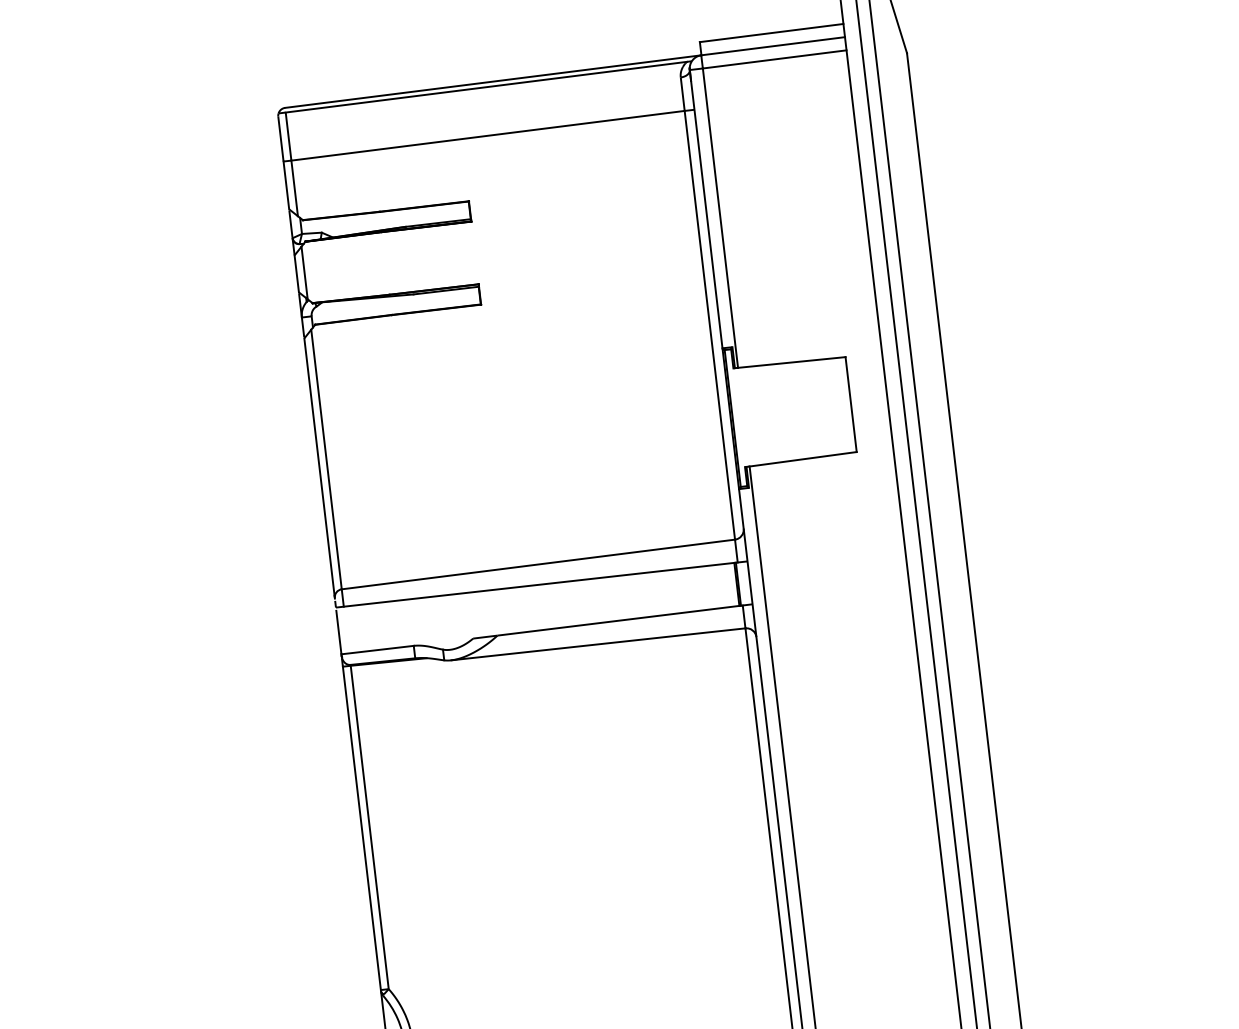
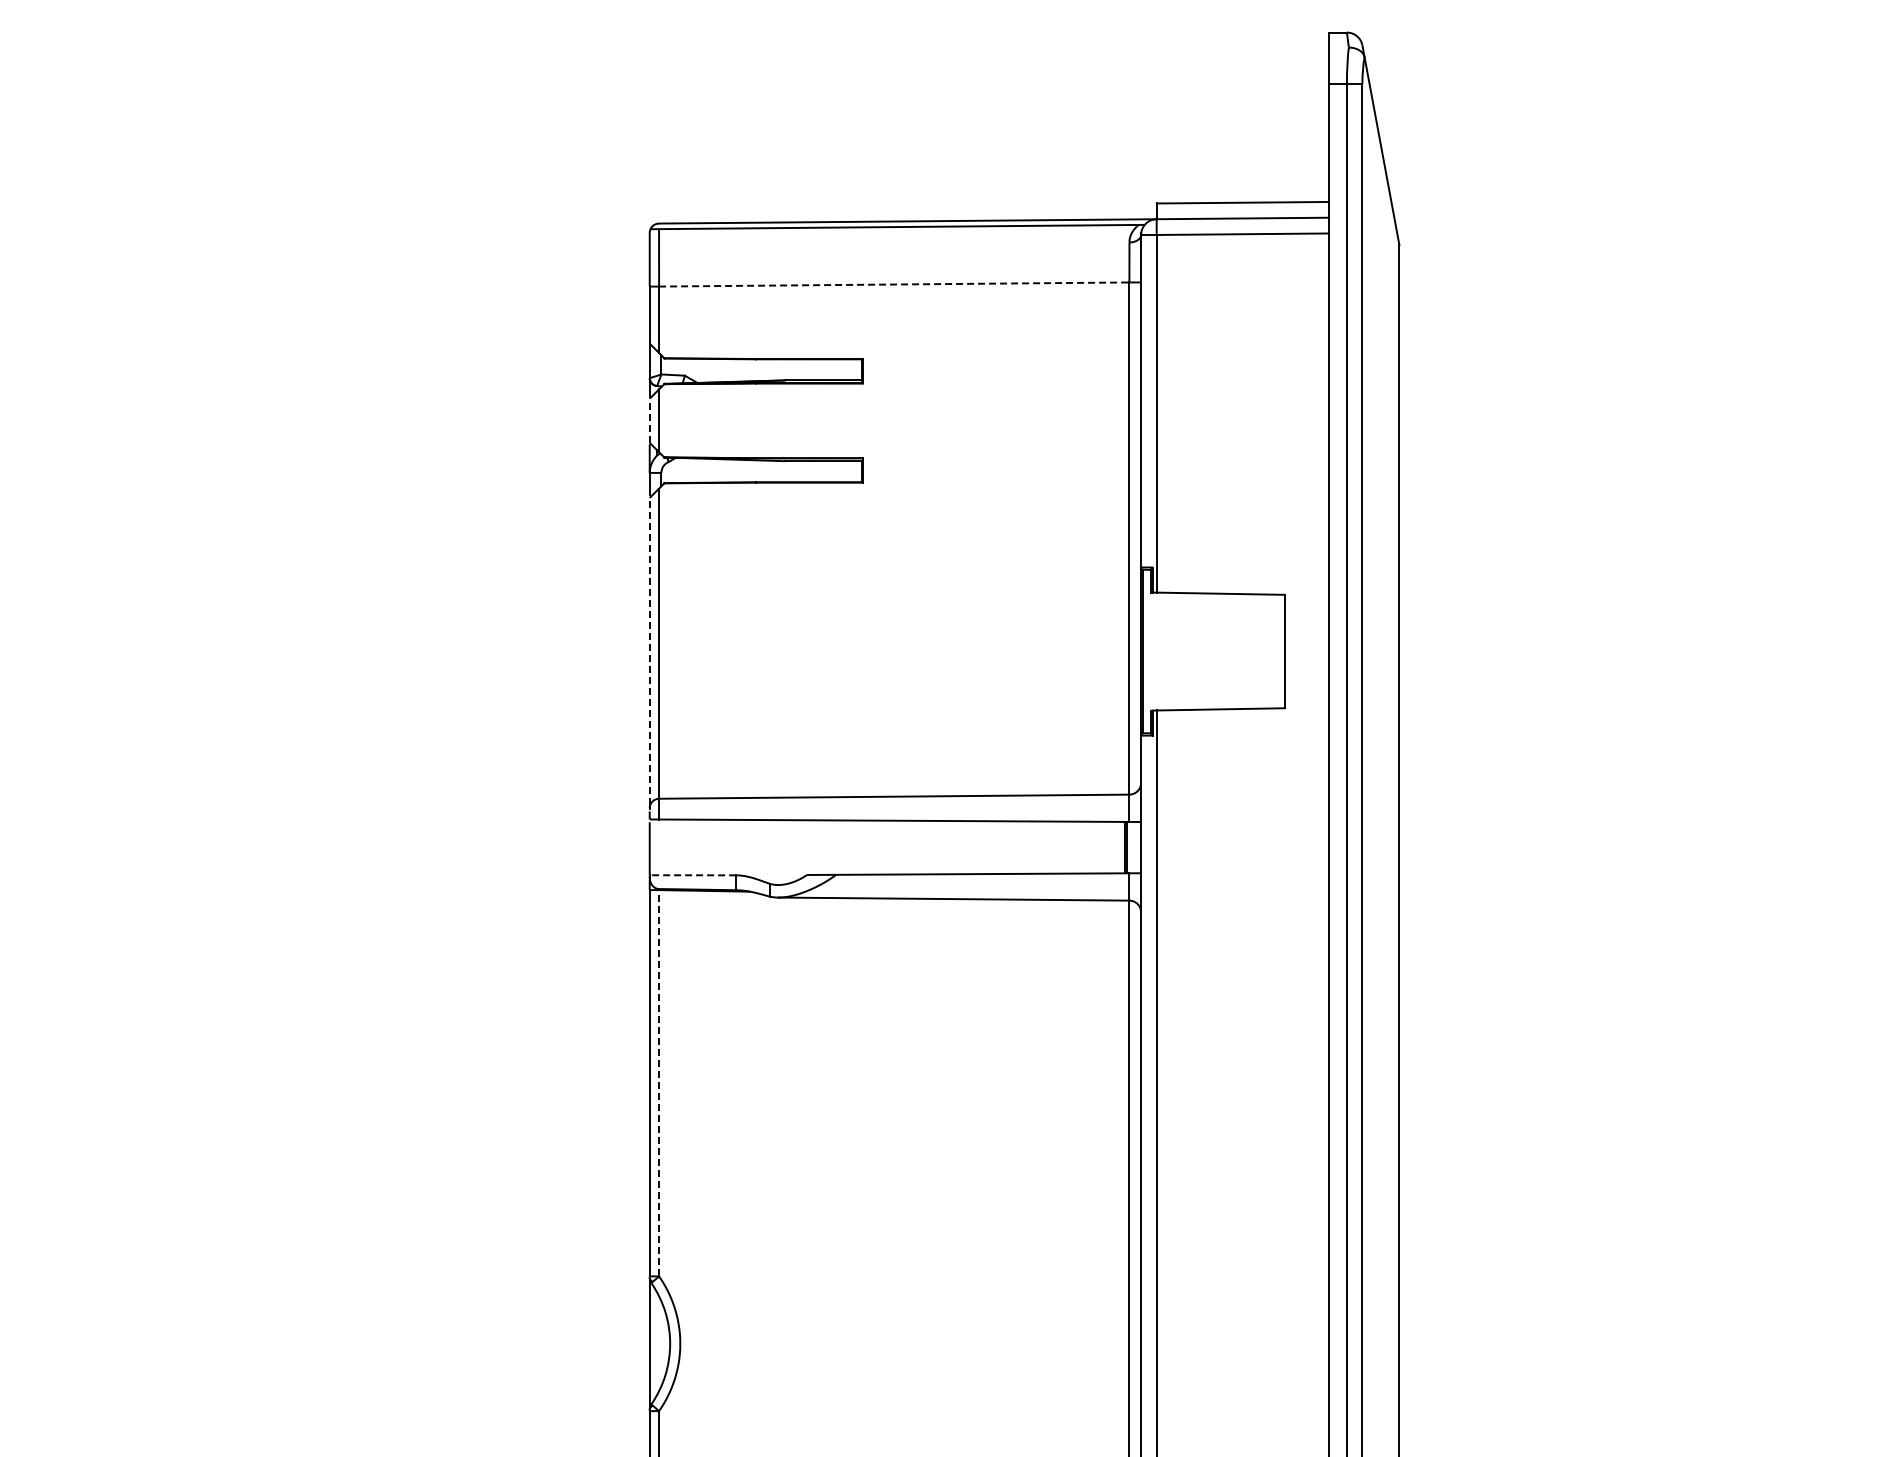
line: (488, 135) -> (894, 284), solid -> dashed
line: (296, 273) -> (649, 420), solid -> dashed
line: (319, 467) -> (649, 651), solid -> dashed
line: (377, 650) -> (692, 875), solid -> dashed
line: (370, 826) -> (659, 1082), solid -> dashed

